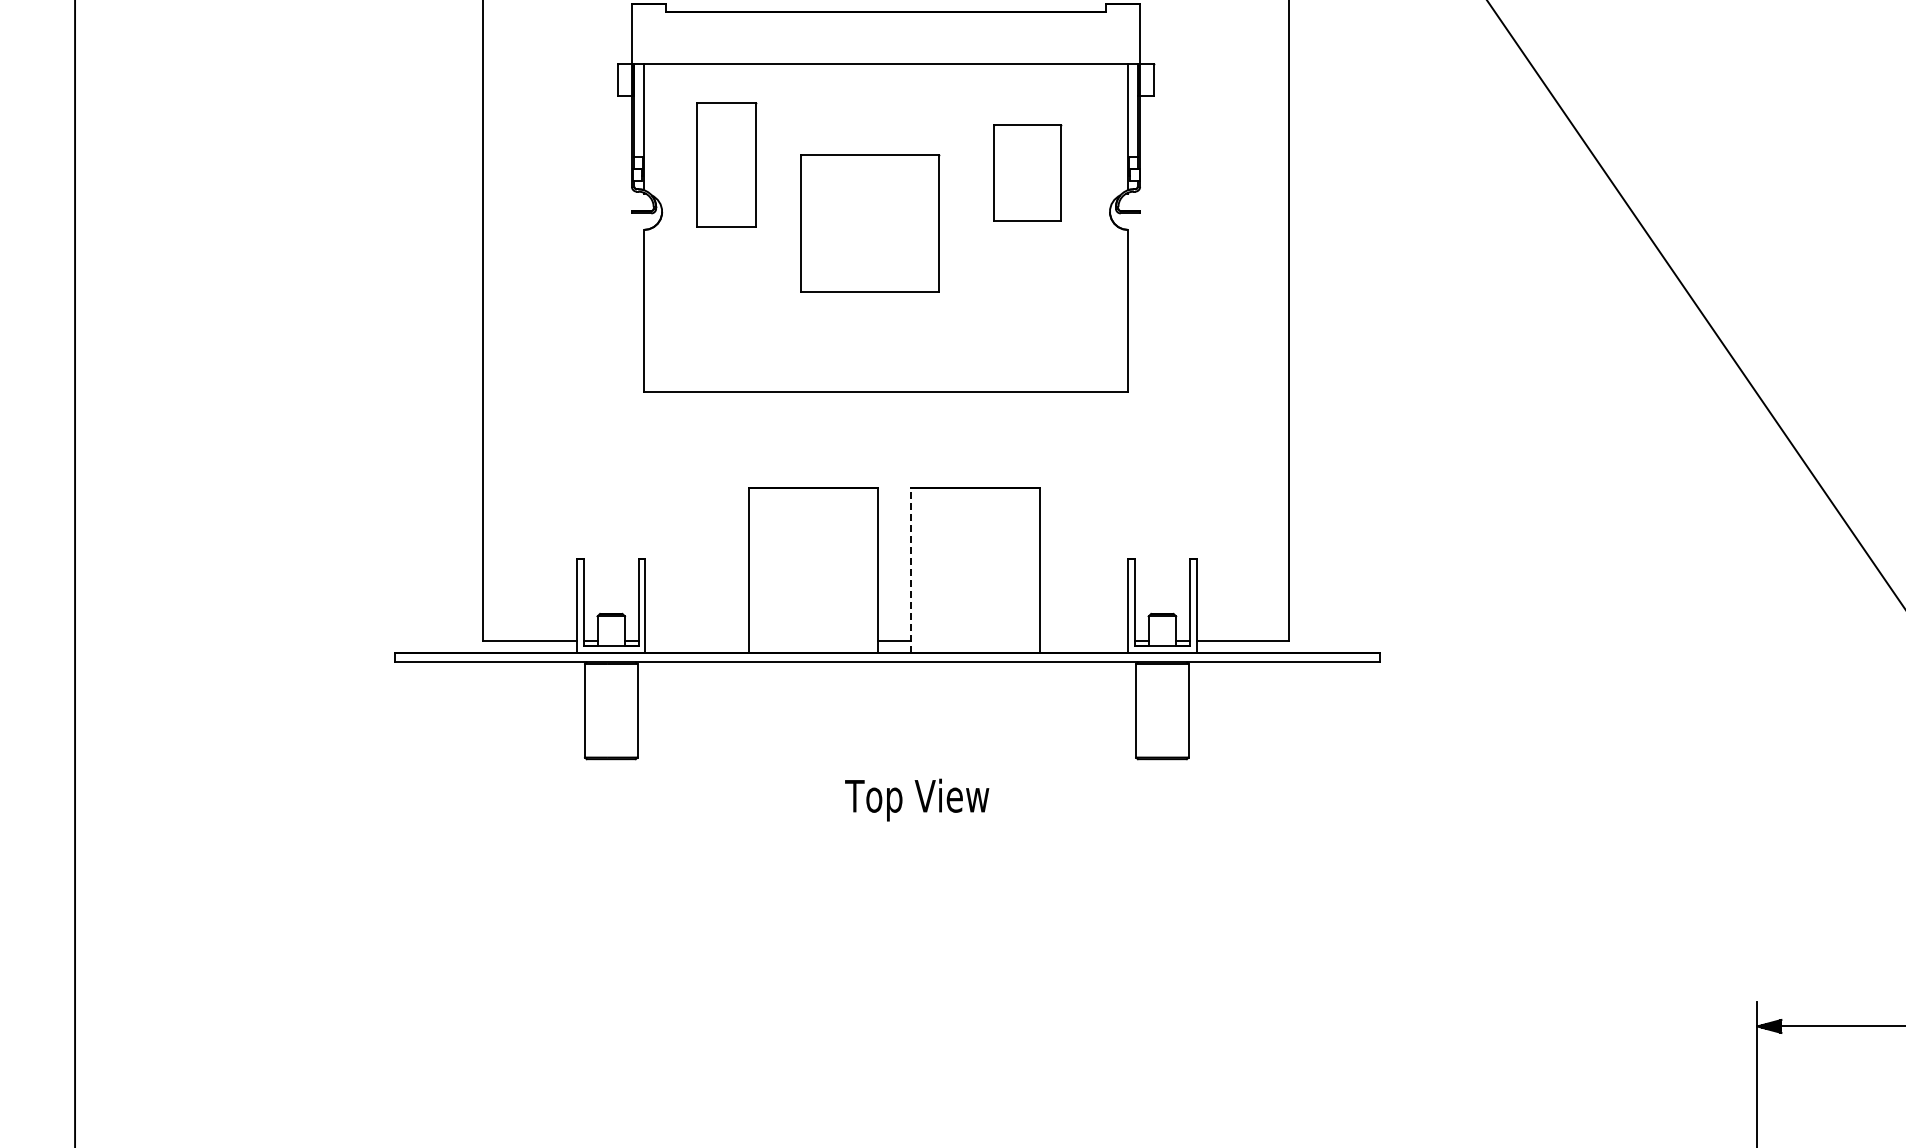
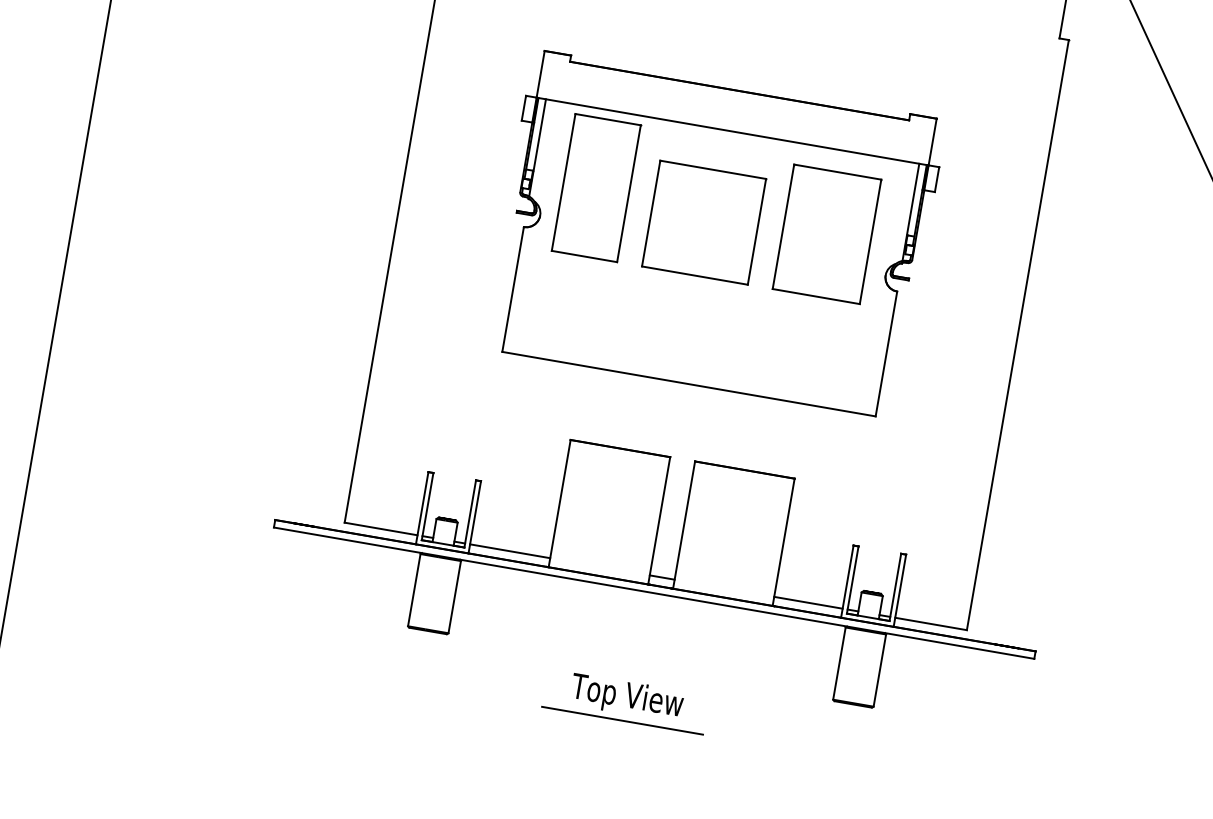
part: (726, 164) -> (596, 187), size x1.43
part: (1027, 172) -> (827, 233), size x1.67
part: (870, 223) -> (704, 223), moved
line: (910, 569) -> (684, 524), dashed -> solid
line: (697, 640) -> (510, 550), added
line: (1083, 640) -> (808, 602), added
text: (917, 799) -> (627, 697), moved
line: (875, 829) -> (622, 720), added

